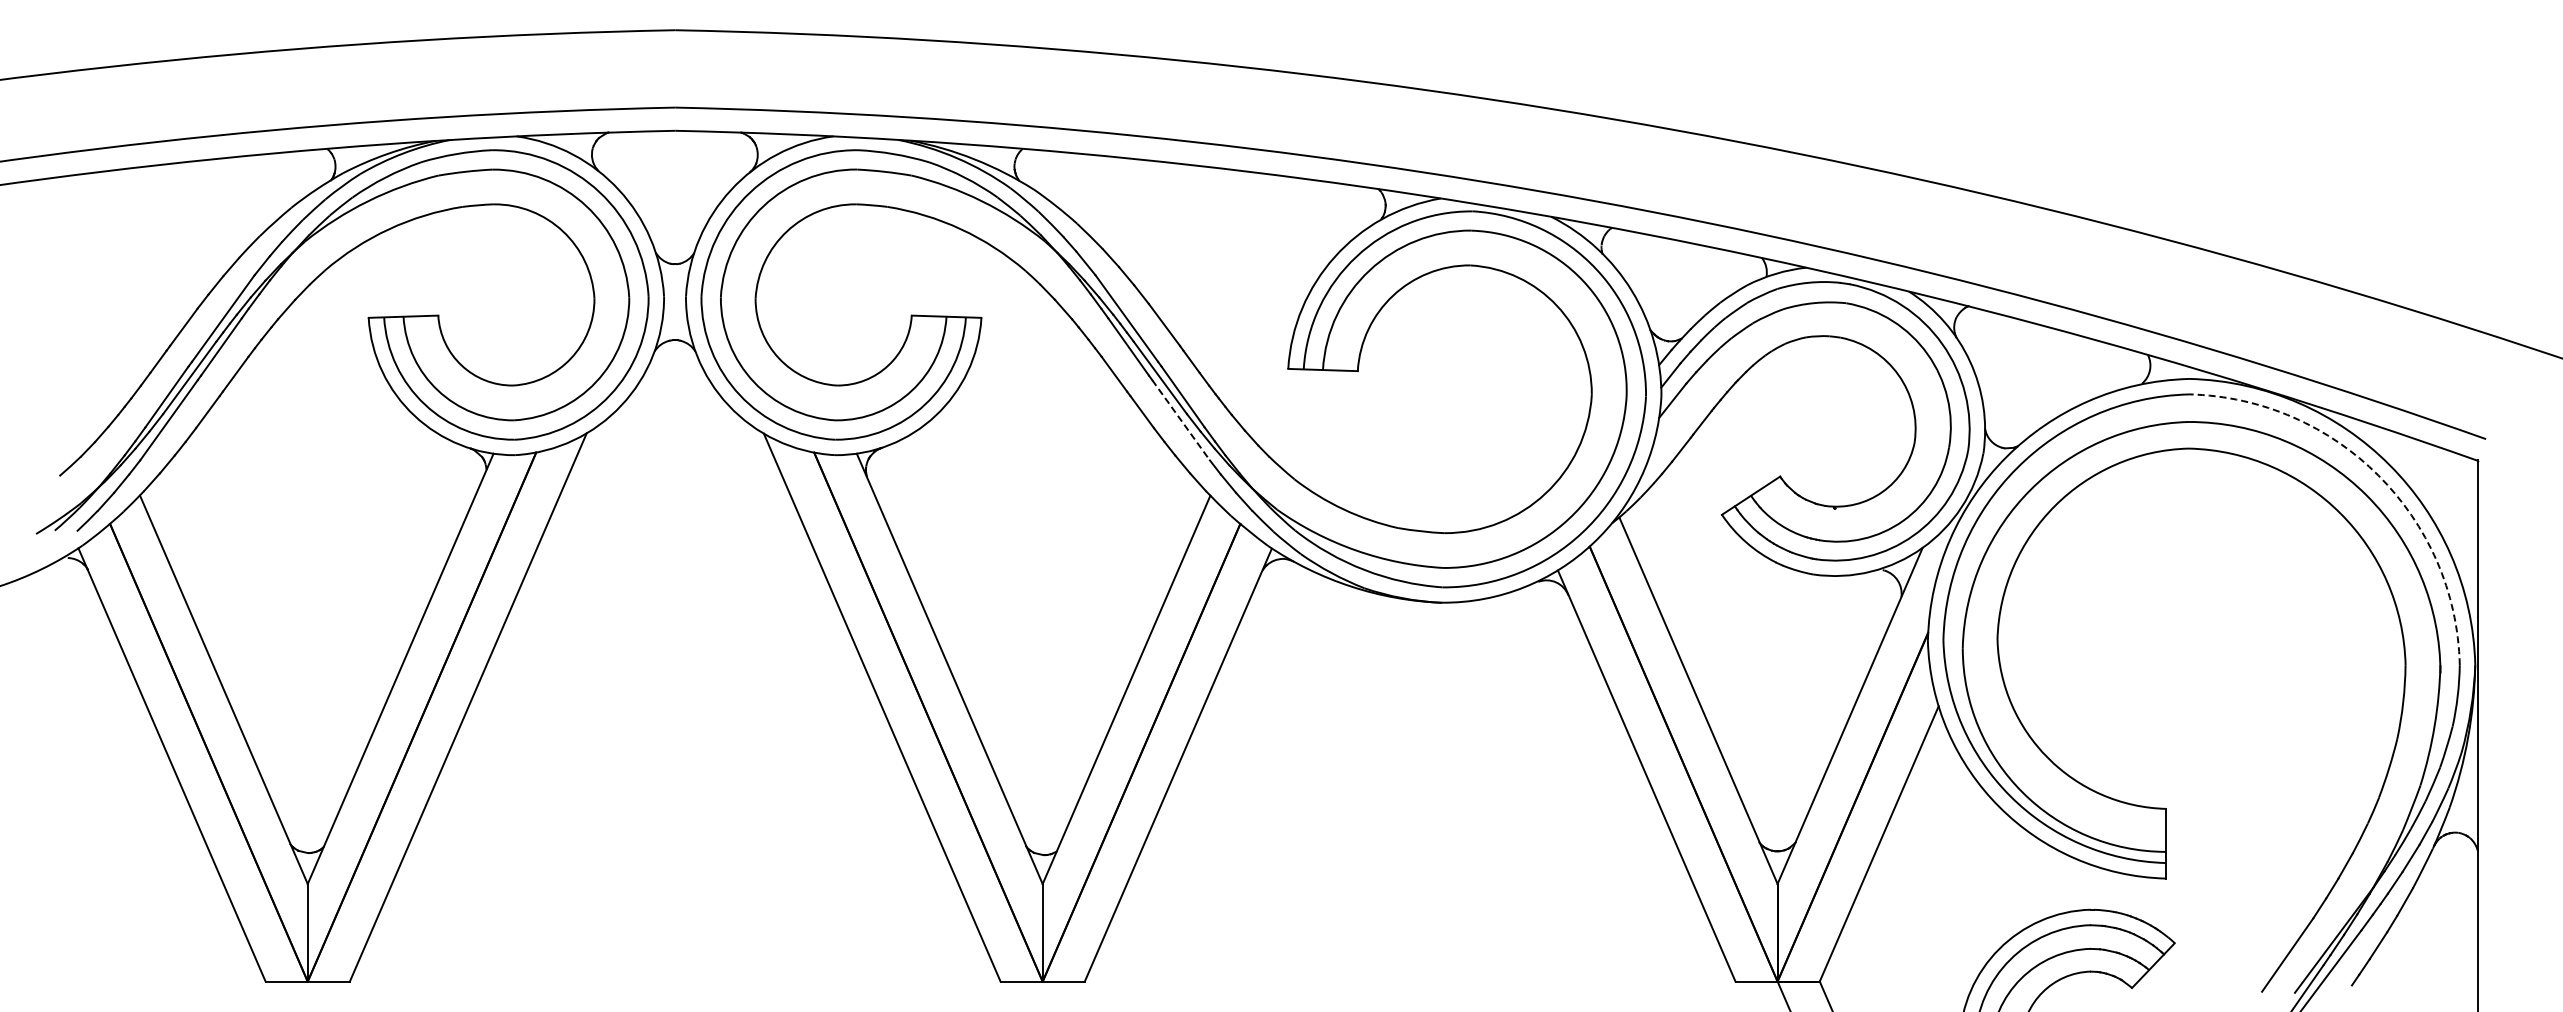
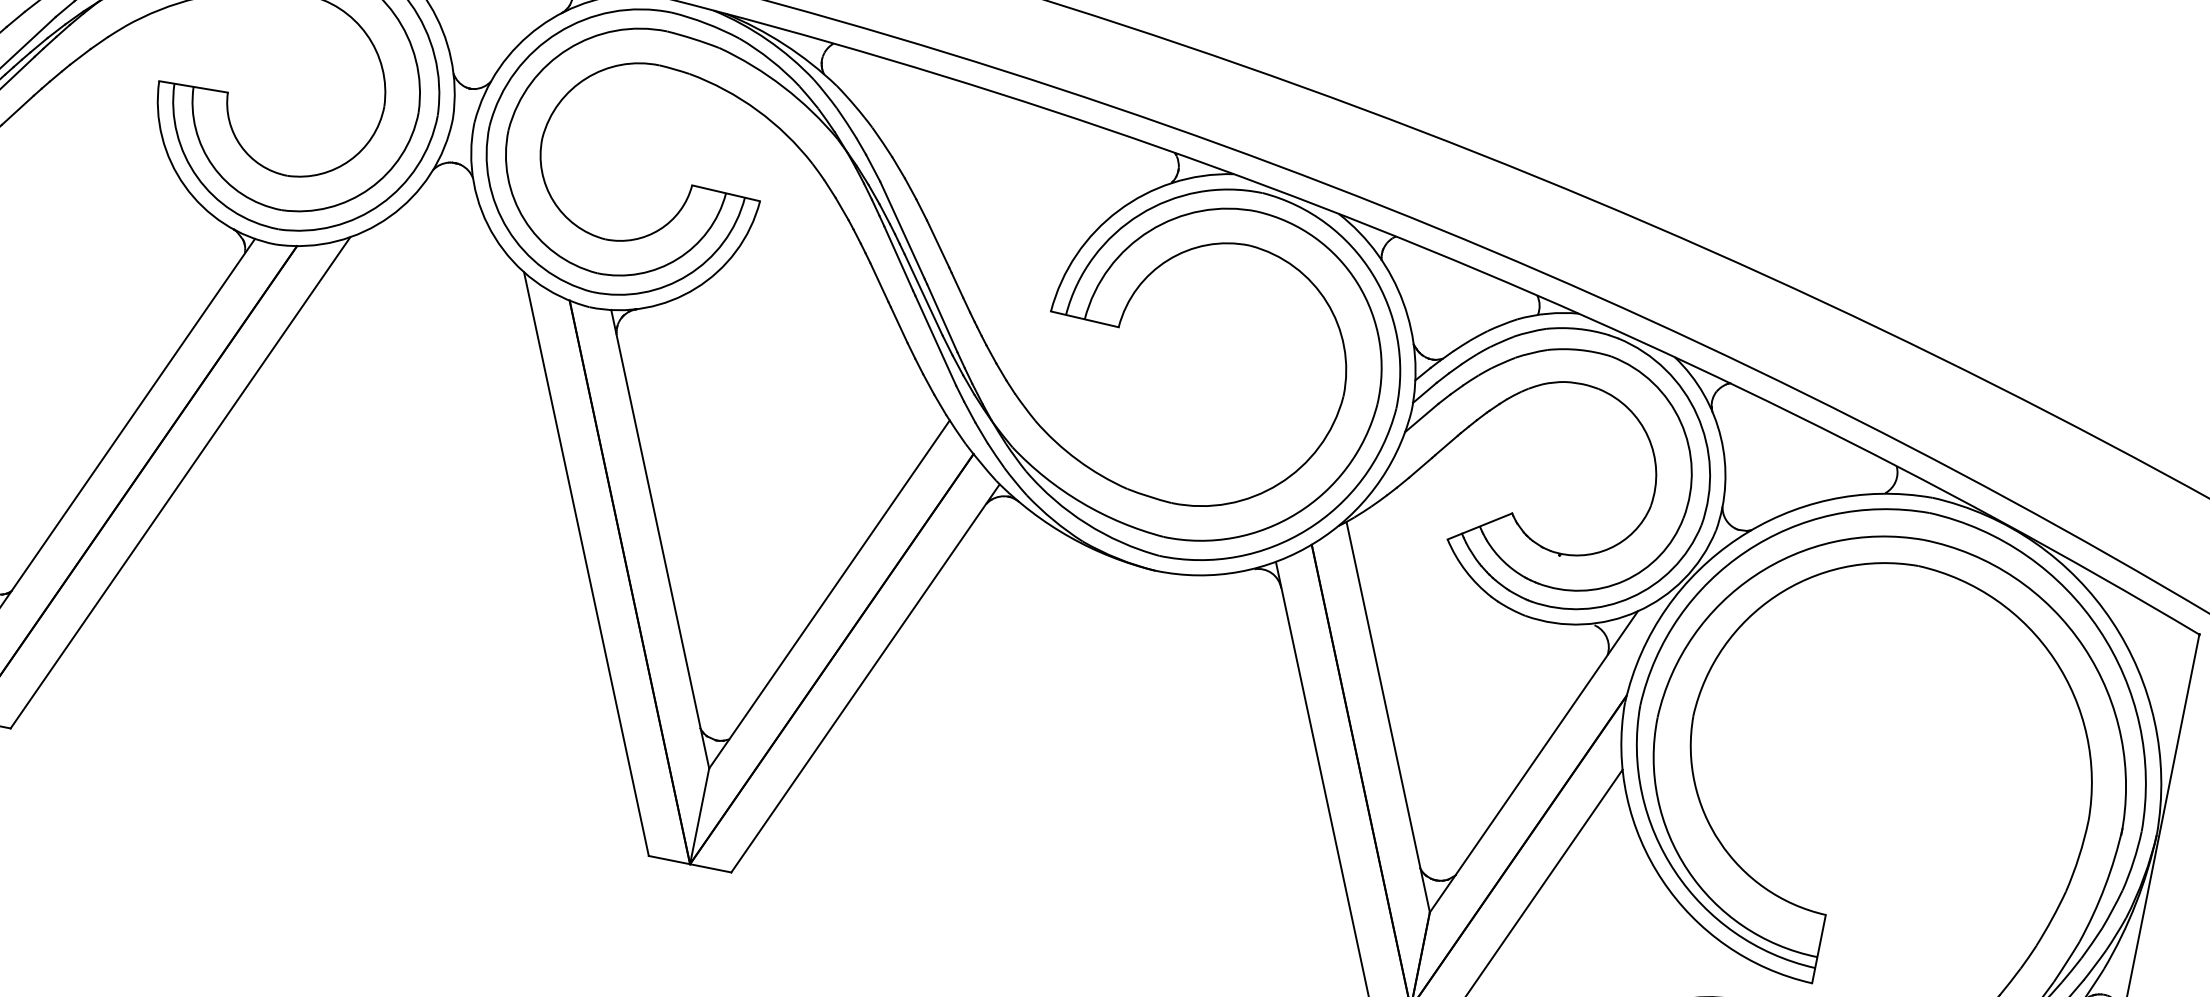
line: (1181, 420) -> (936, 341), dashed -> solid
arc: (2378, 475) -> (2099, 629), dashed -> solid

